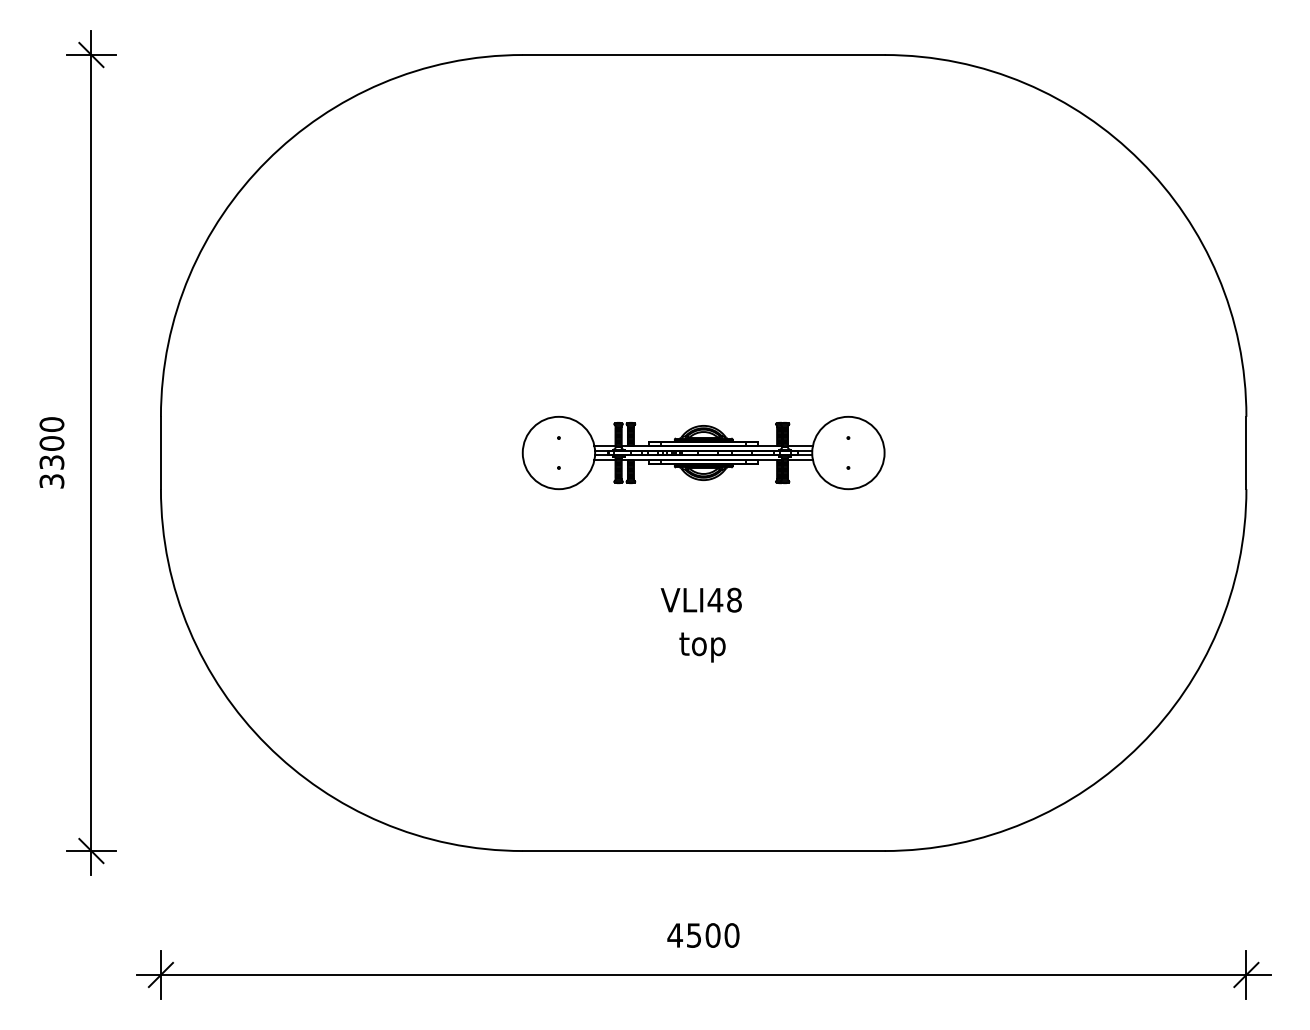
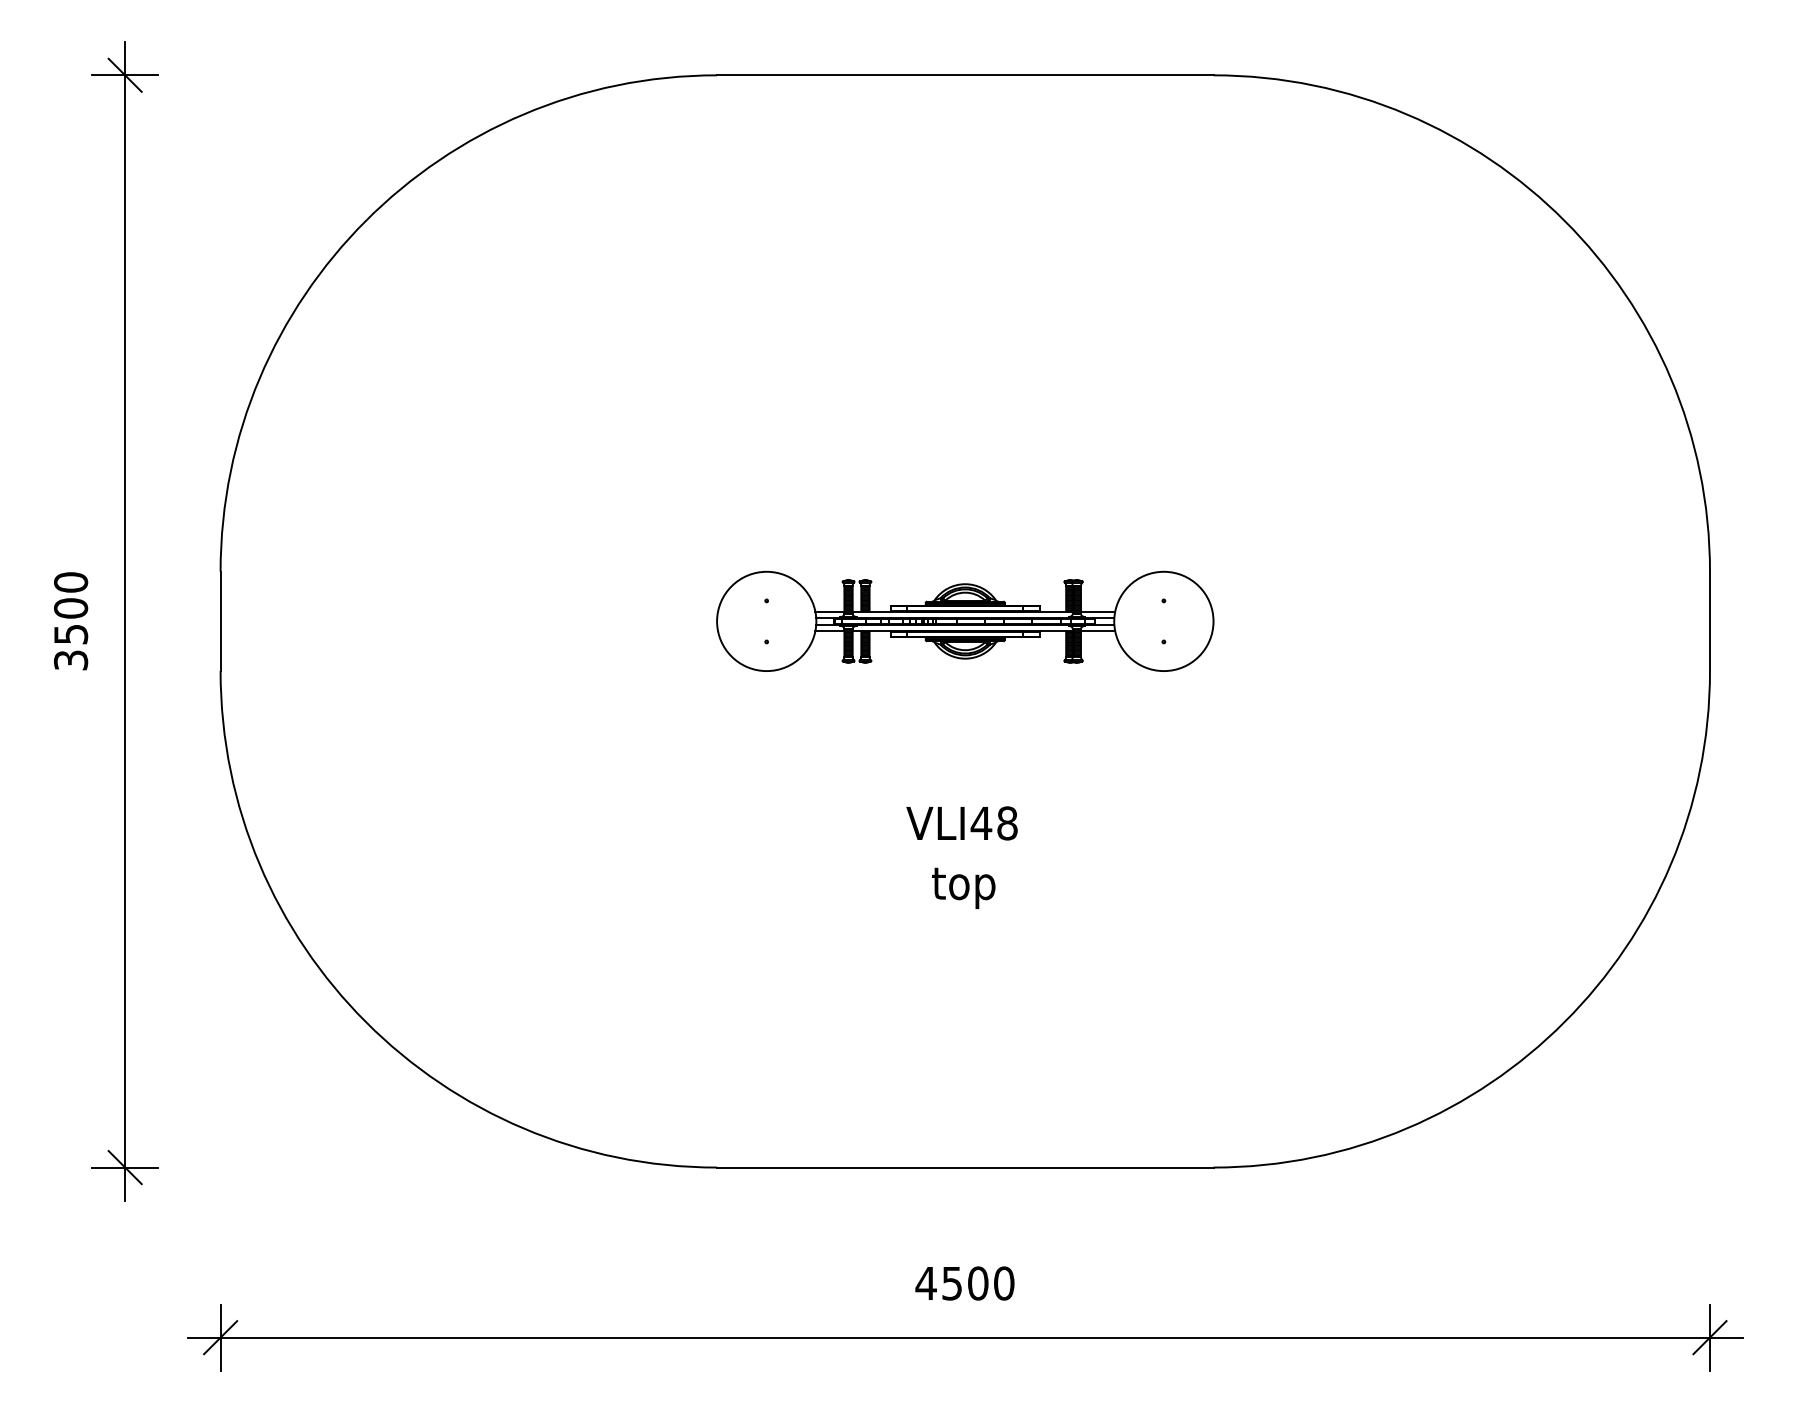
text: (51, 461) -> (70, 633), 3300 -> 3500

